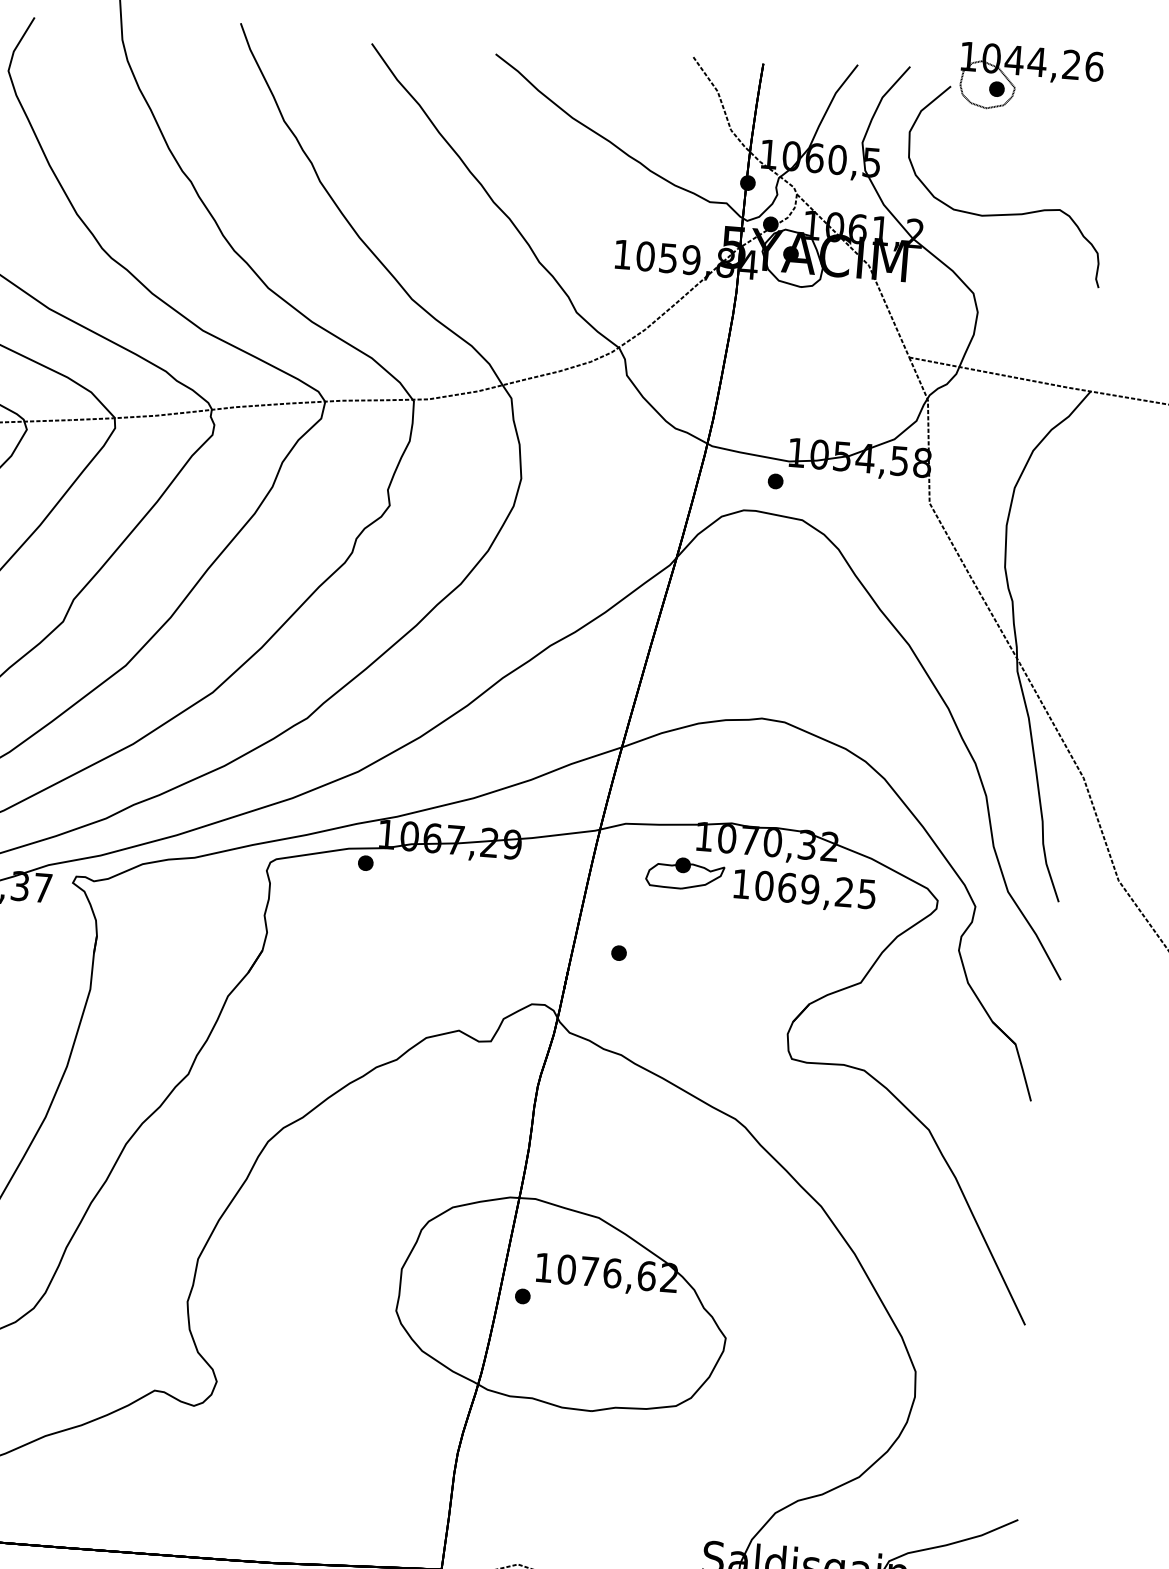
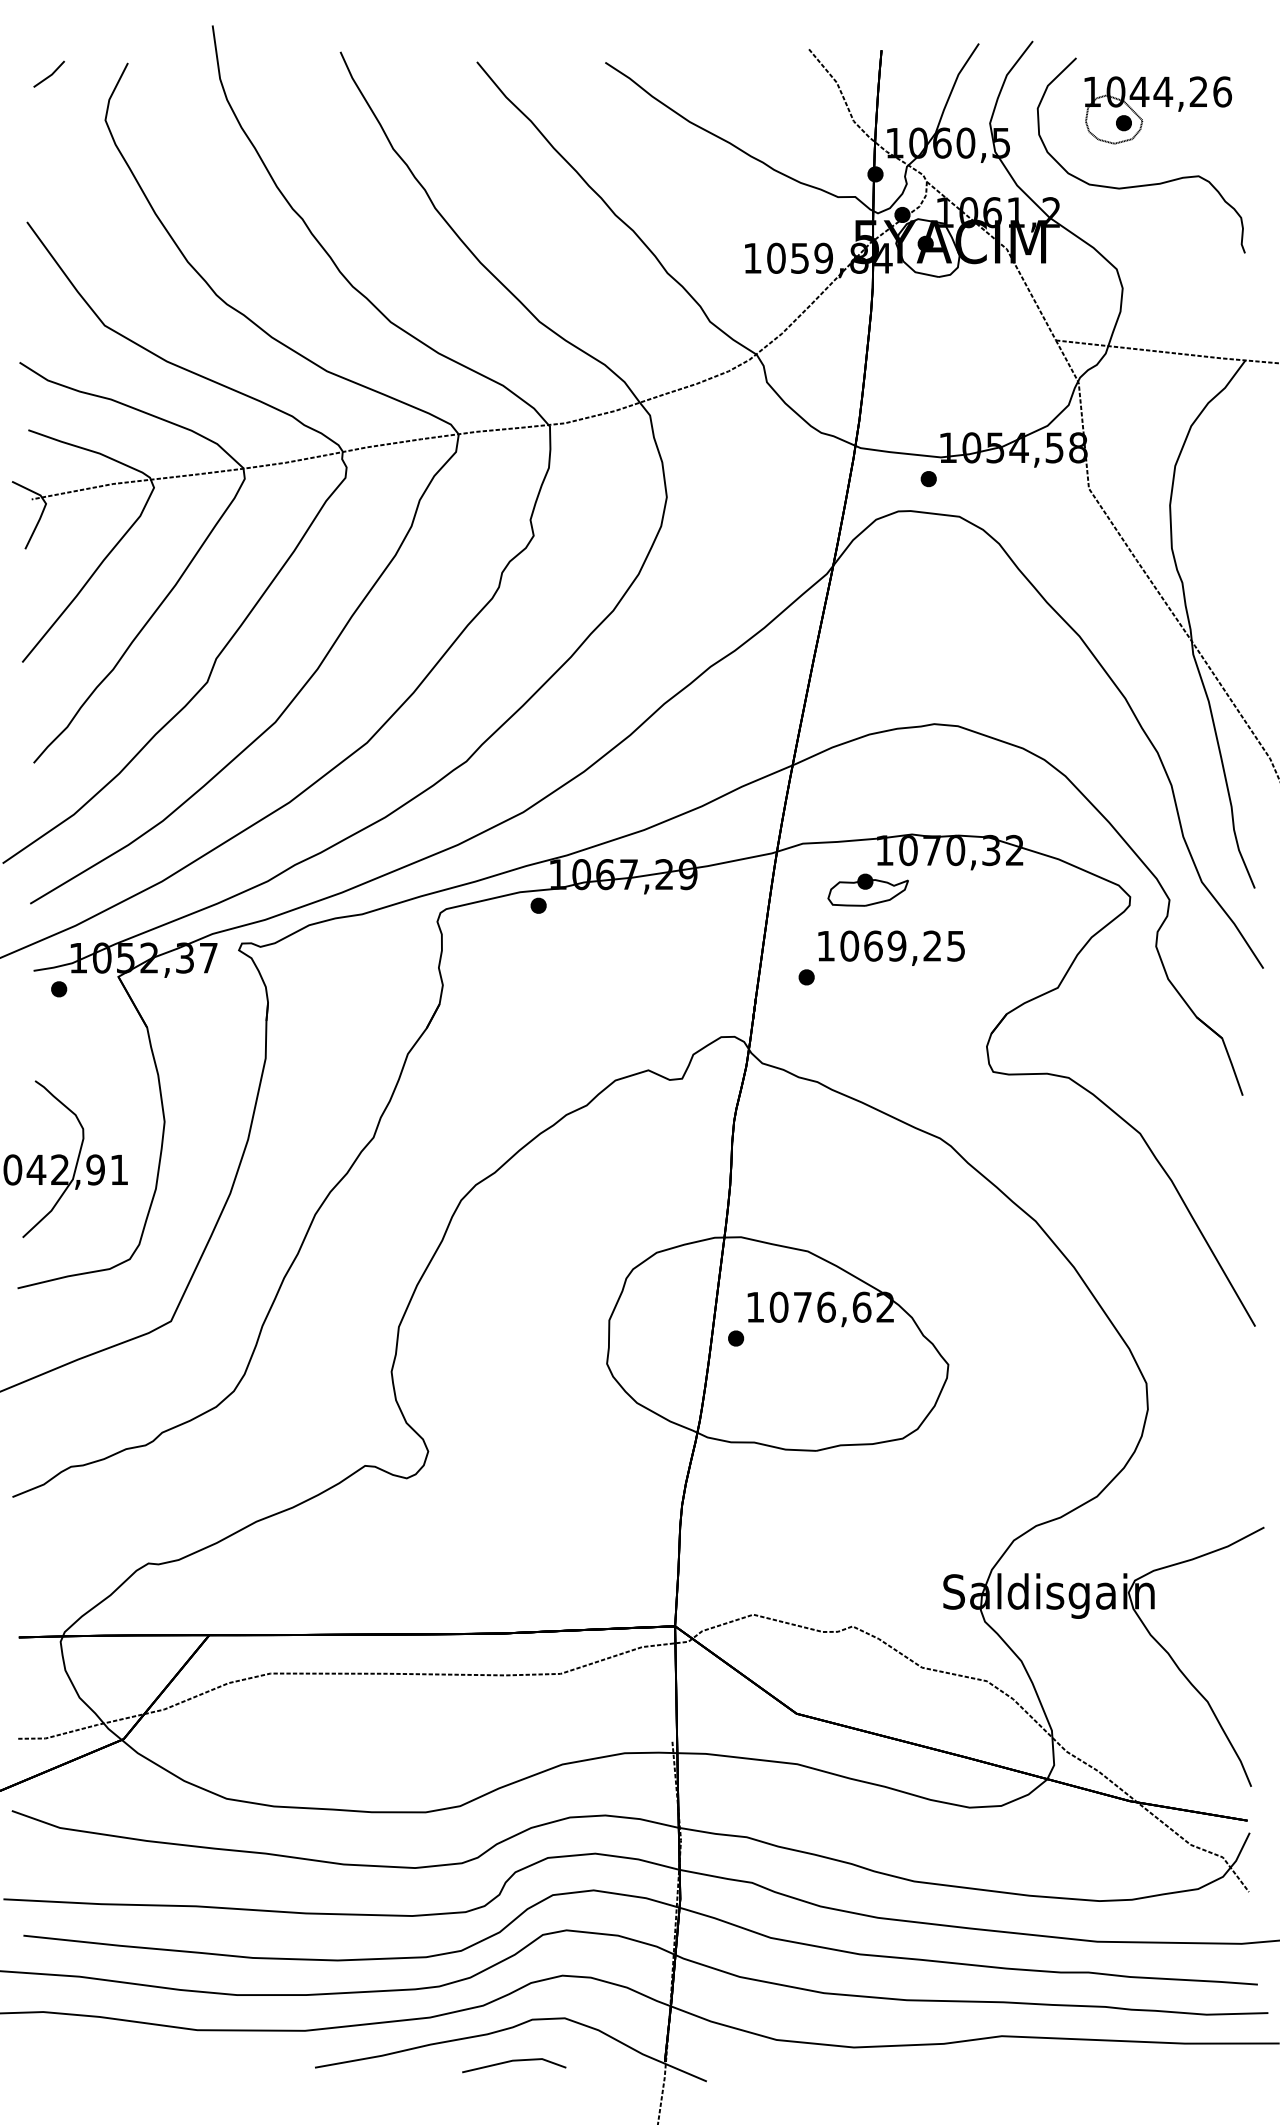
part: (1038, 76) -> (1165, 106), moved
text: (804, 890) -> (891, 947), moved

